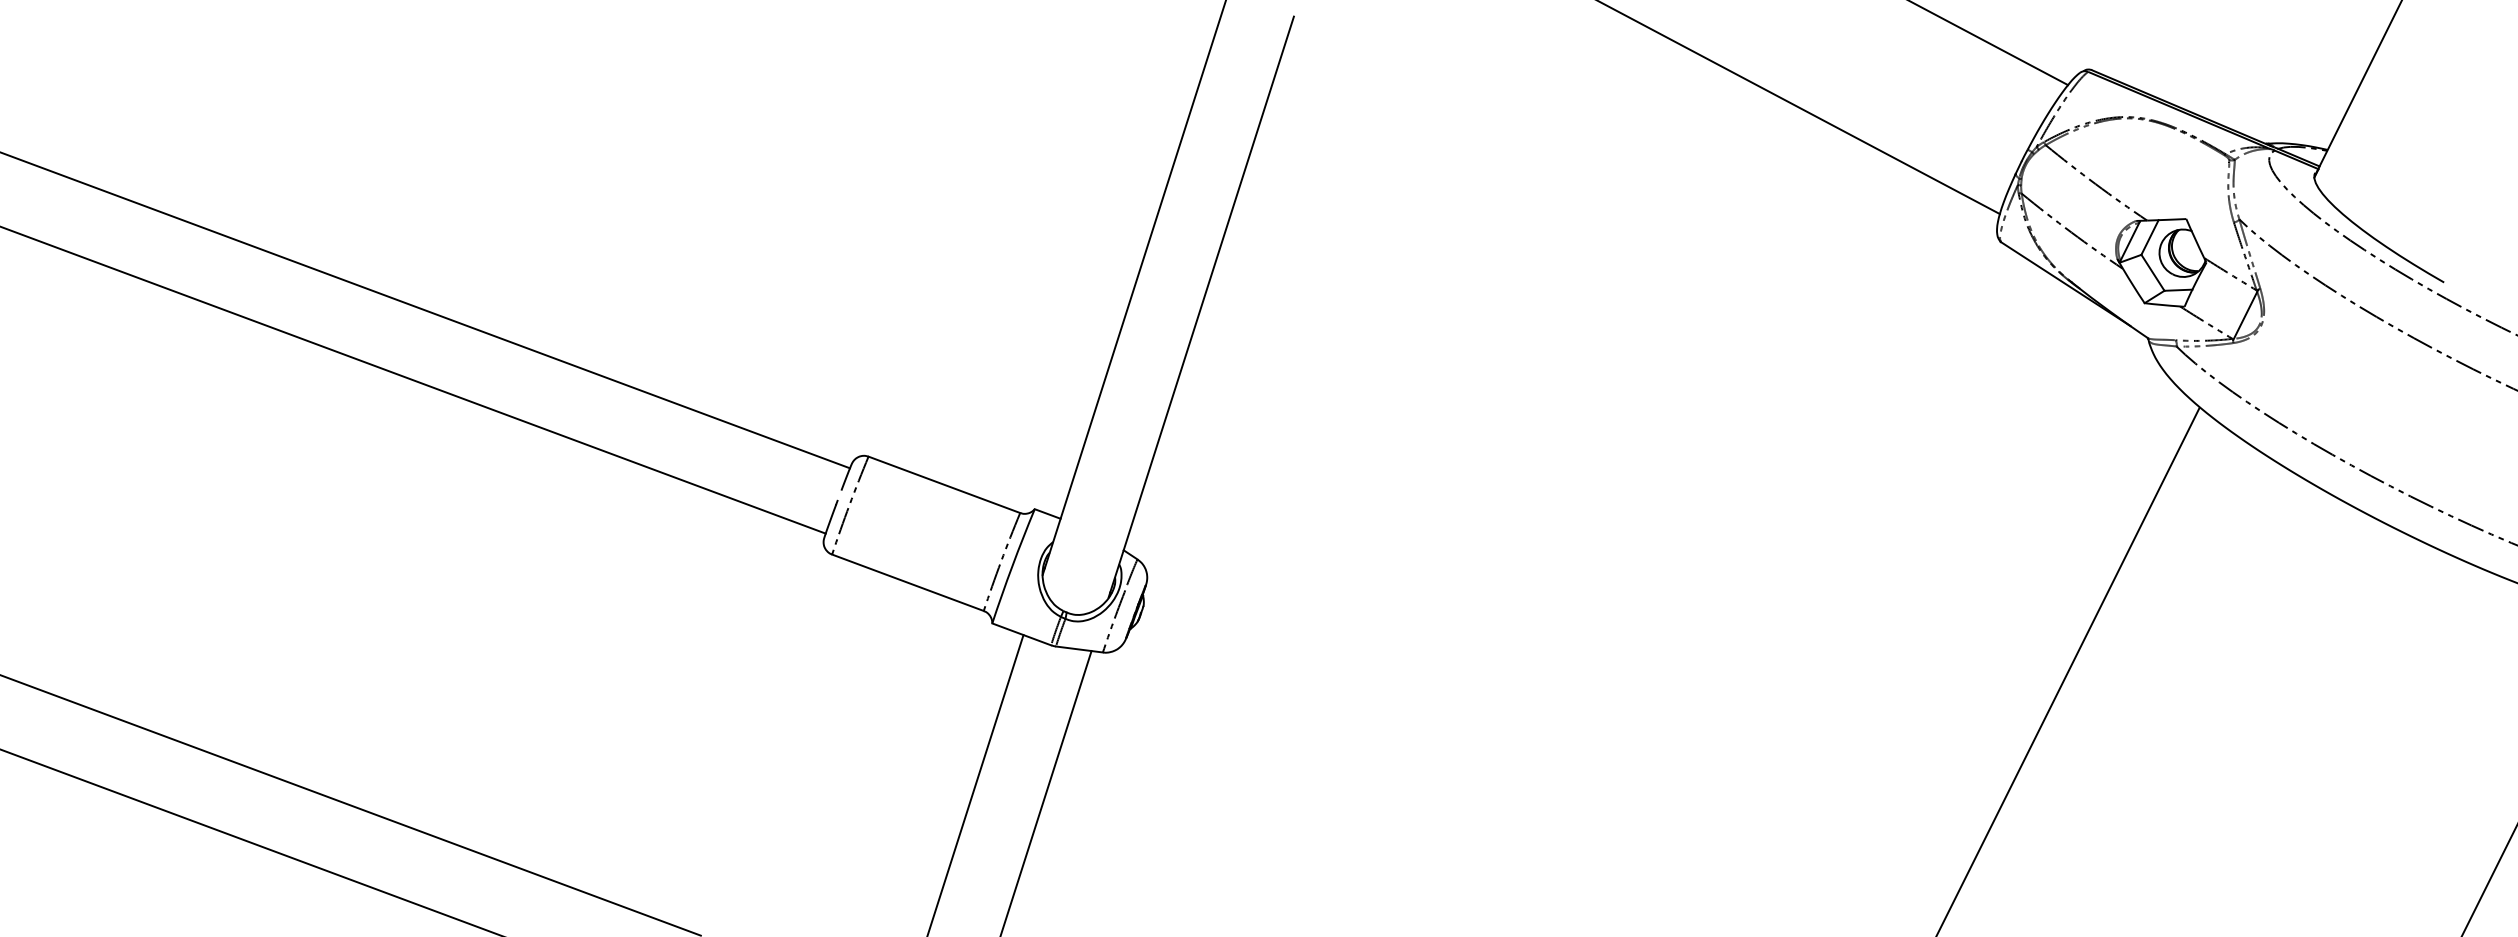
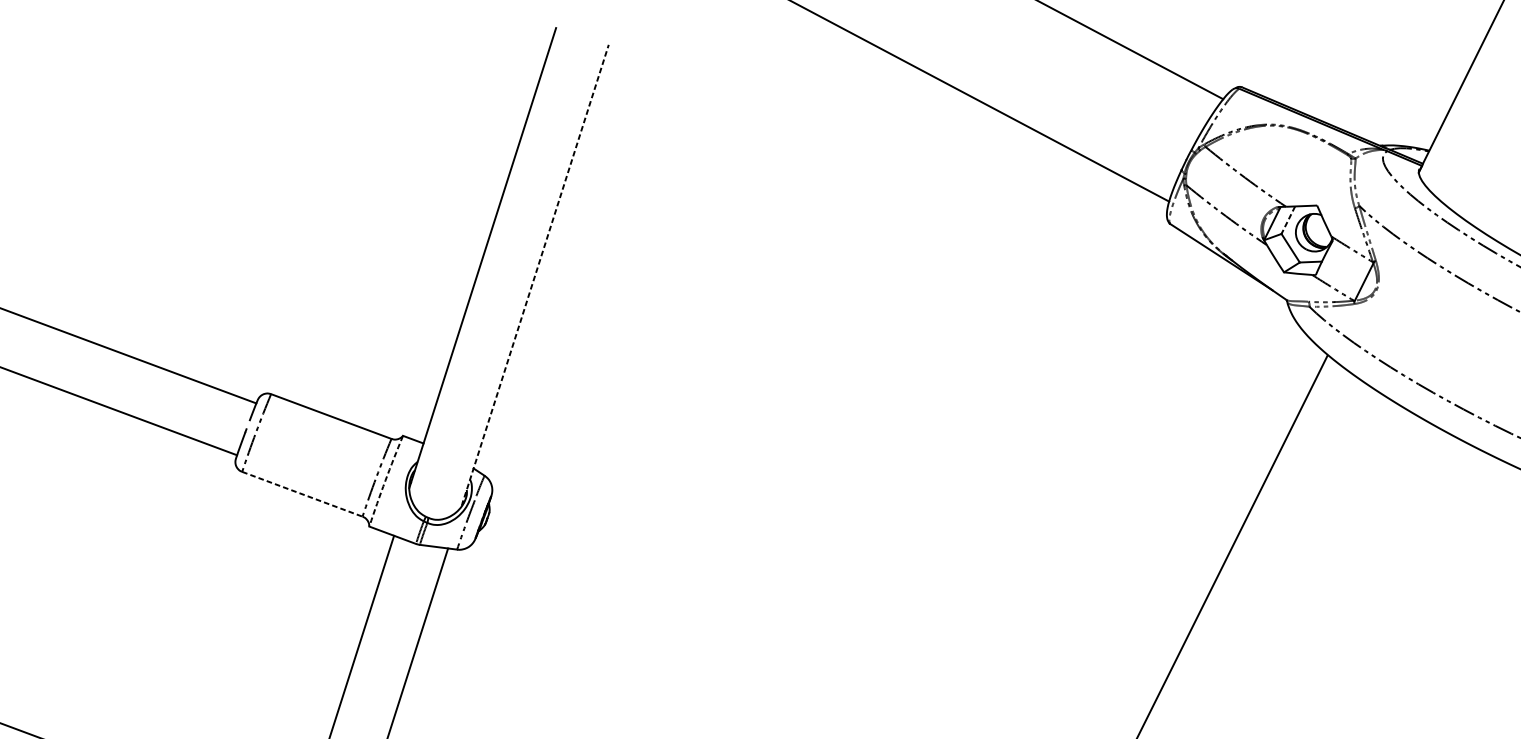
line: (2149, 237) -> (1287, 220), solid -> dashed
line: (1201, 306) -> (535, 274), solid -> dashed
arc: (1012, 565) -> (385, 480), solid -> dashed
line: (907, 582) -> (302, 494), solid -> dashed

